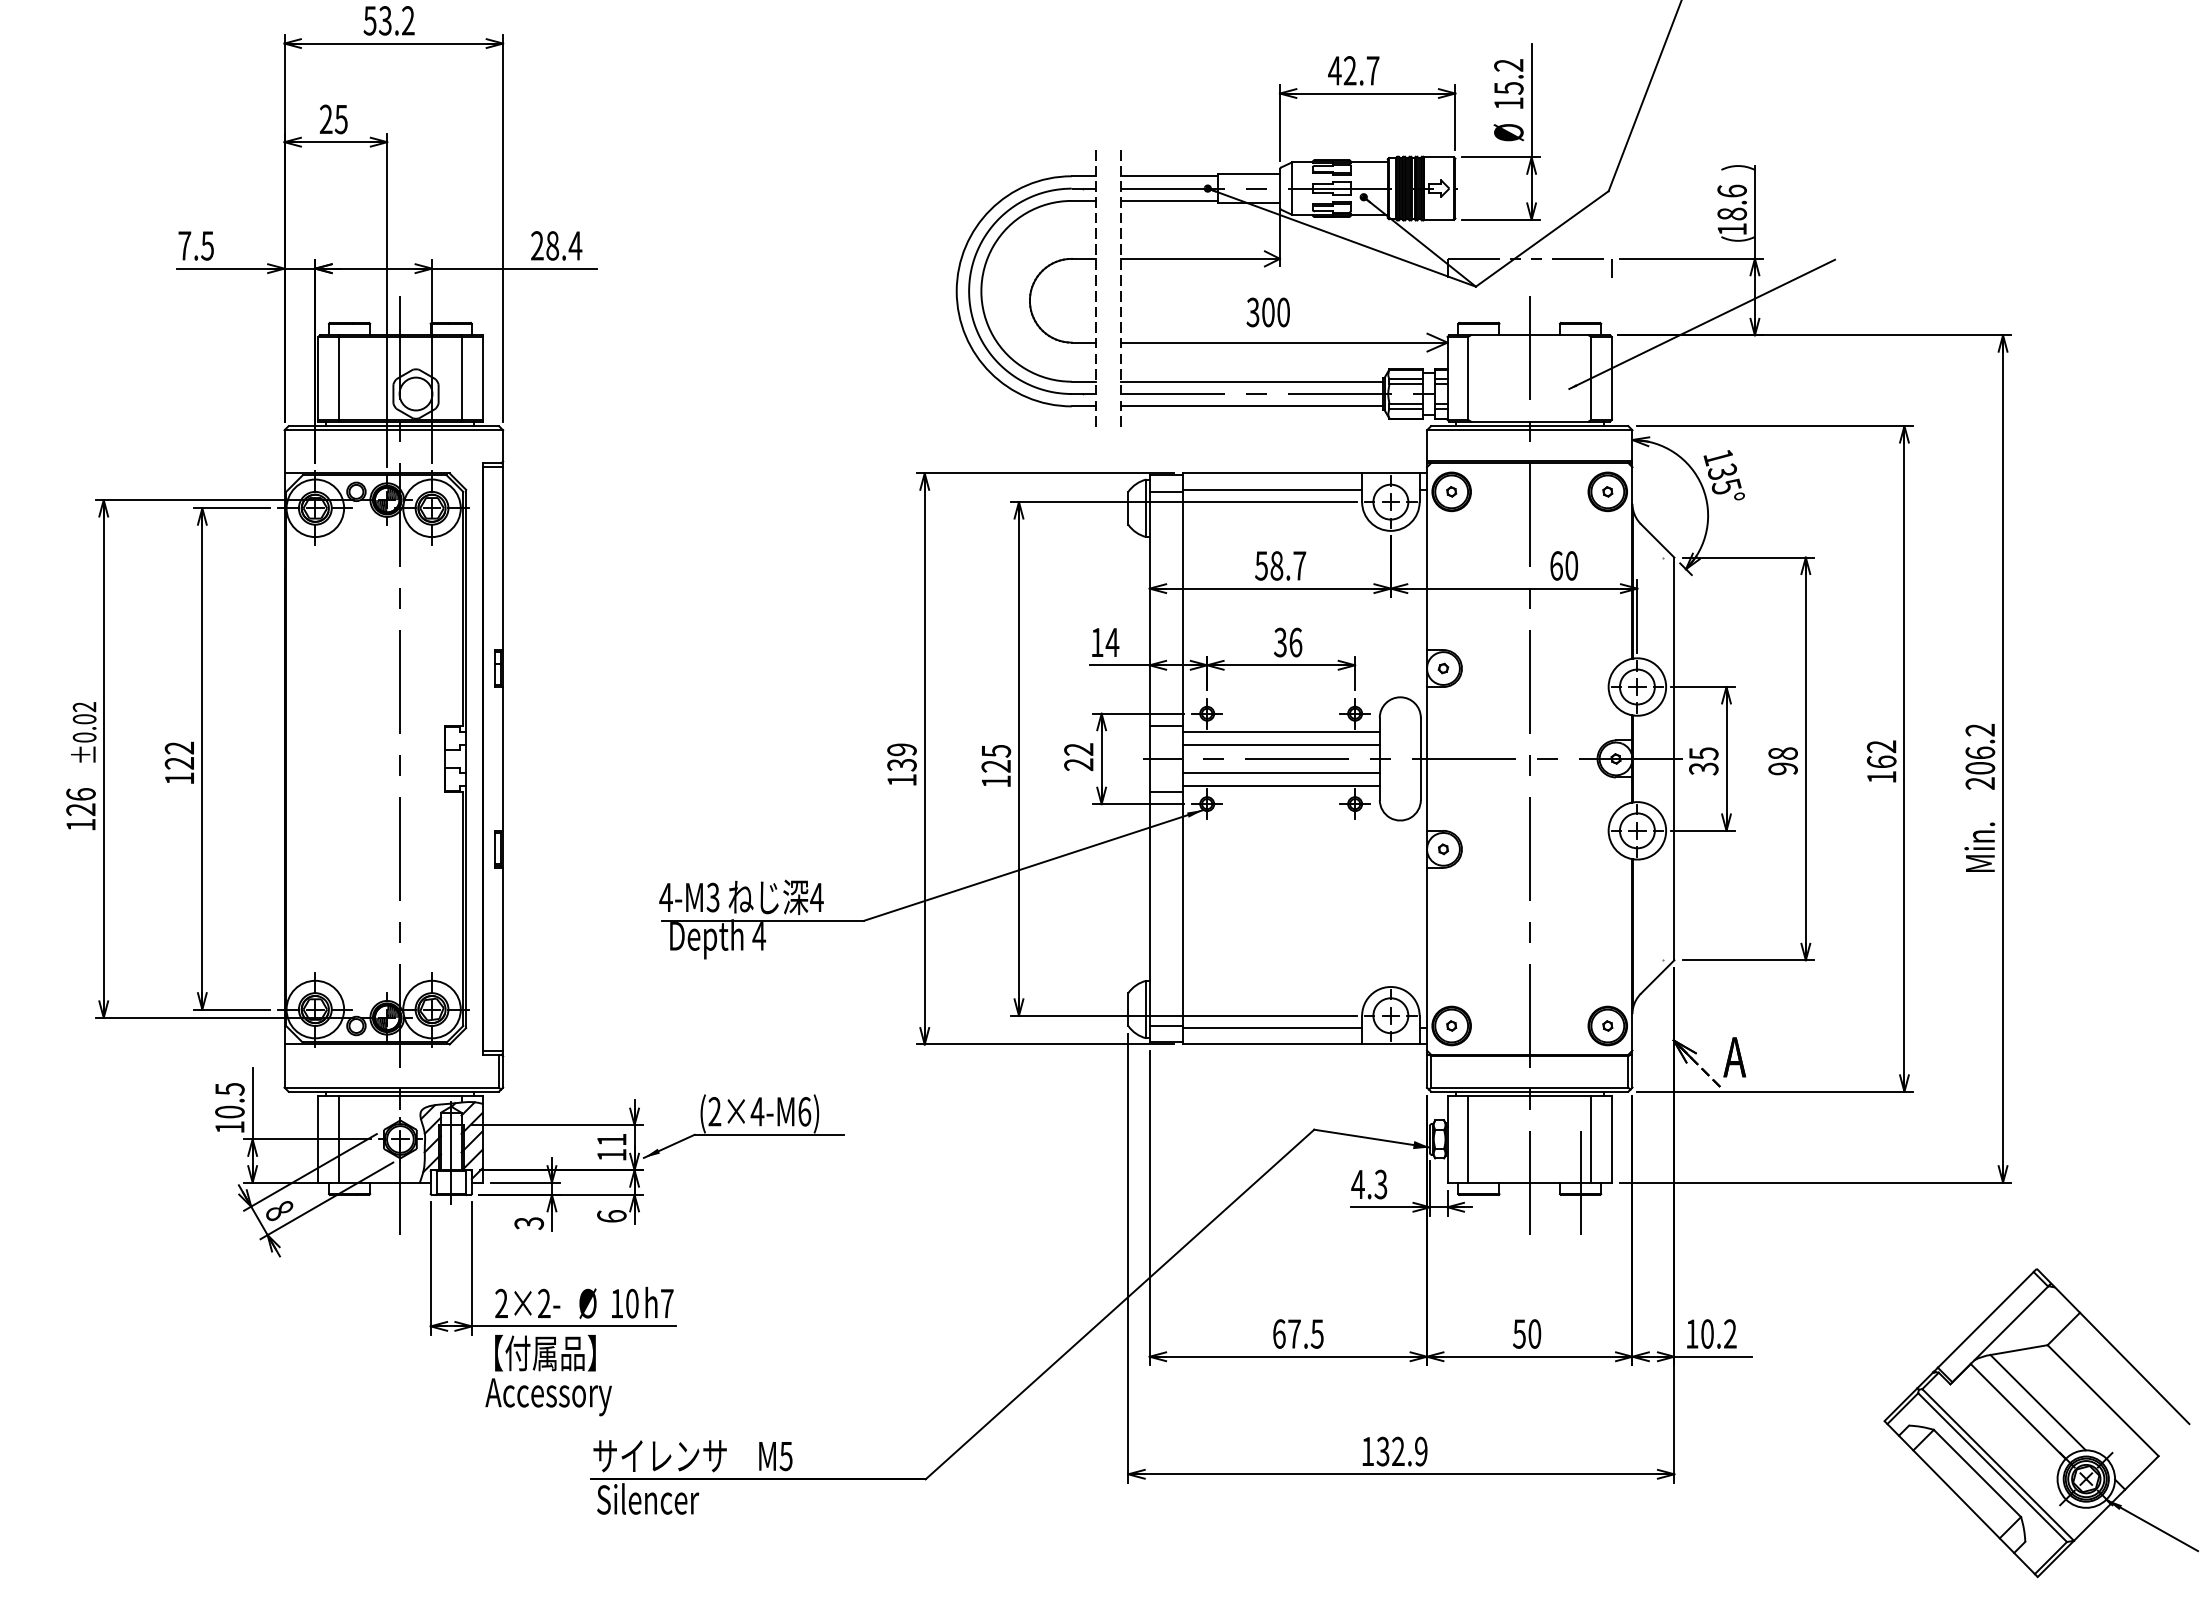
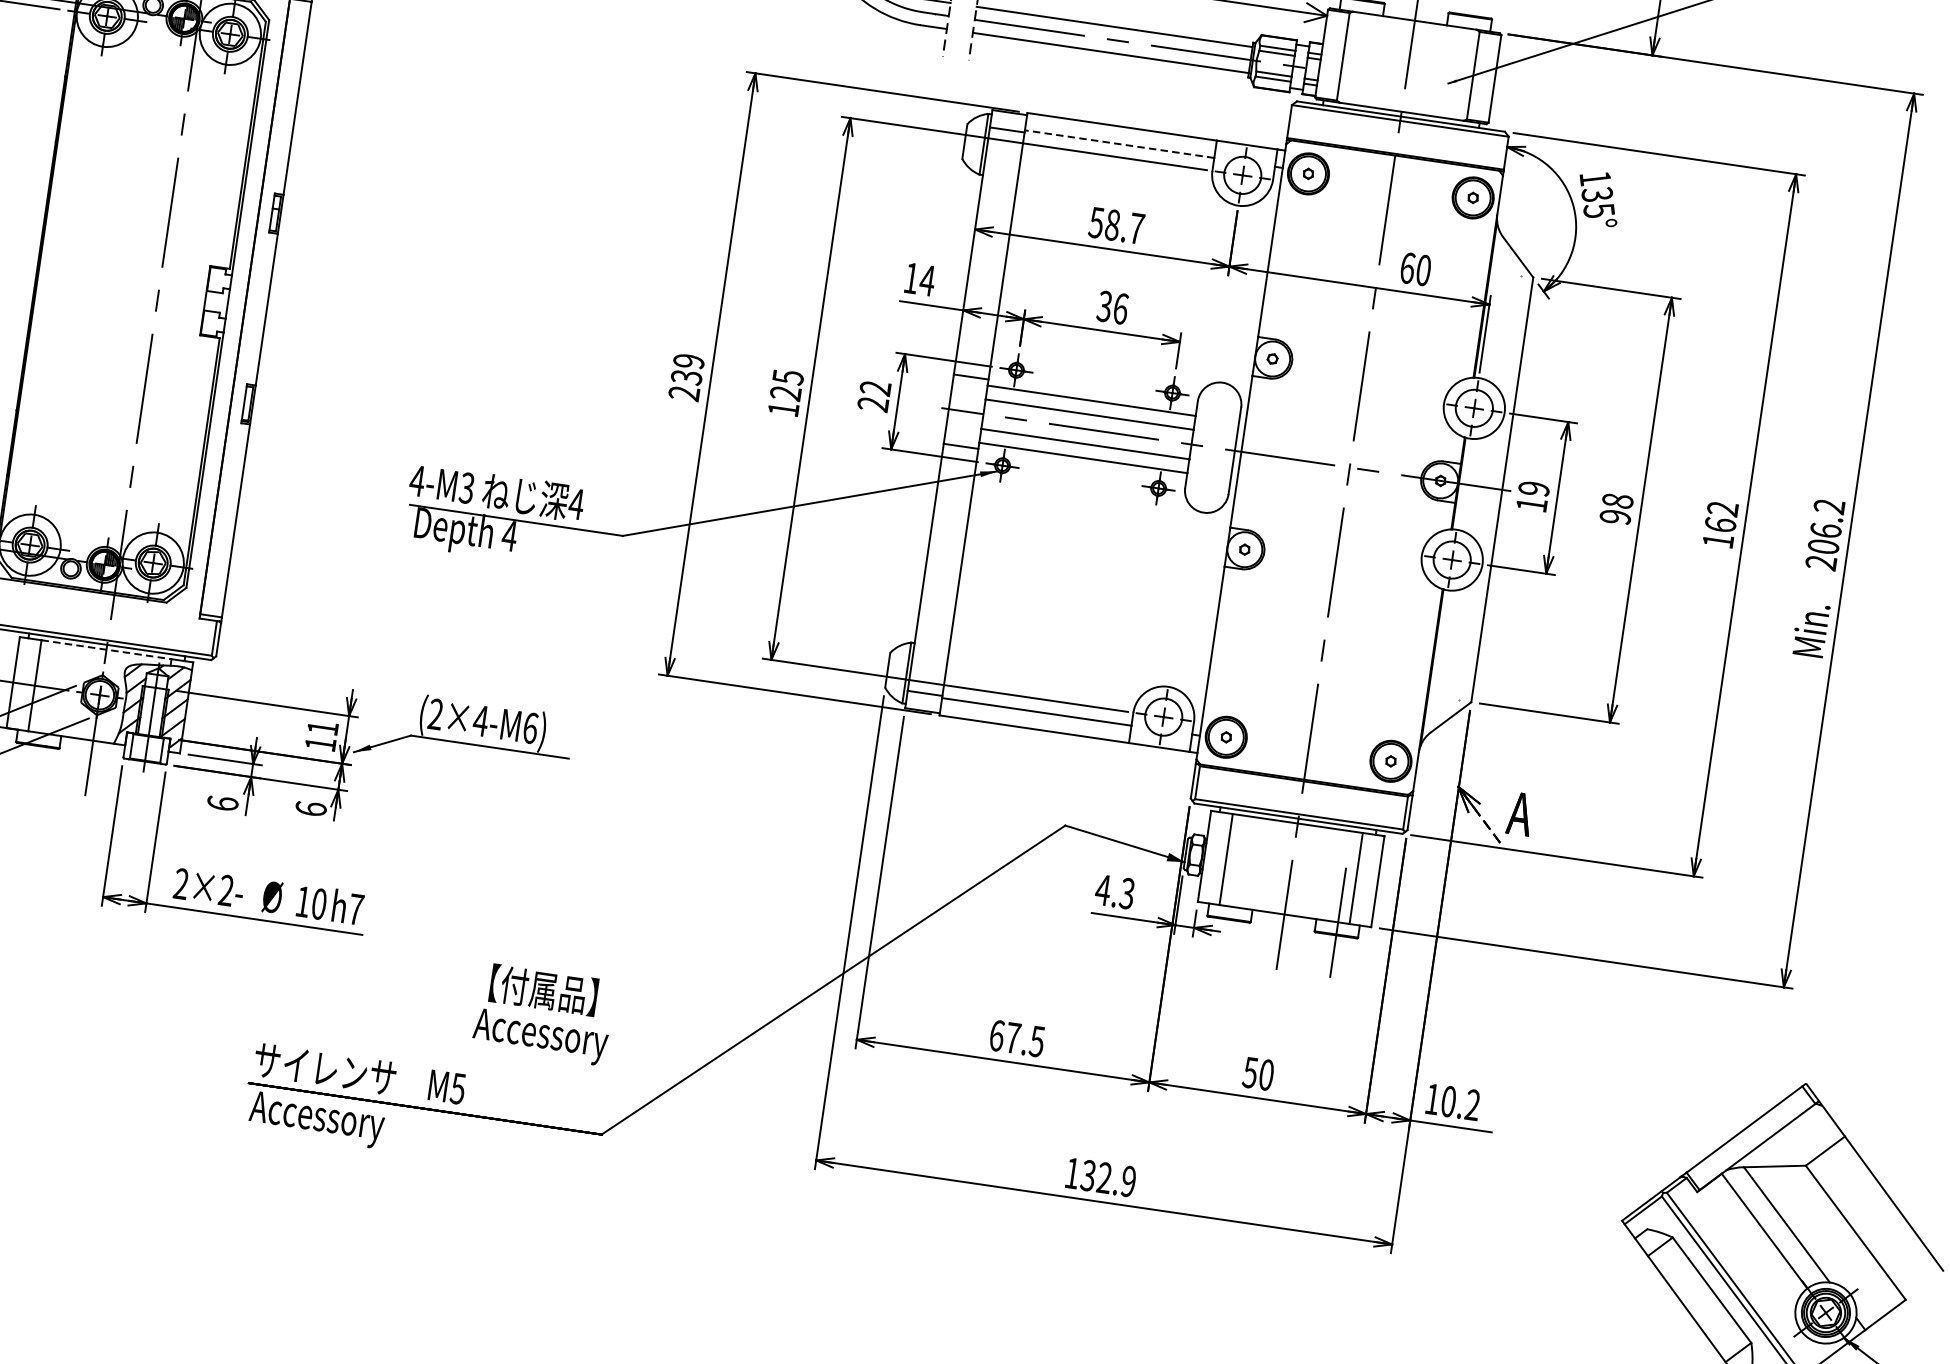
line: (1272, 489) -> (1119, 143), solid -> dashed
text: (1703, 761) -> (1532, 497), 35 -> 19
text: (901, 780) -> (683, 393), 139 -> 239
line: (400, 1096) -> (106, 649), solid -> dashed
text: (529, 1223) -> (223, 803), 3 -> 6
text: (548, 1375) -> (543, 1014), moved
text: (659, 1503) -> (317, 1119), Silencer -> Accessory

